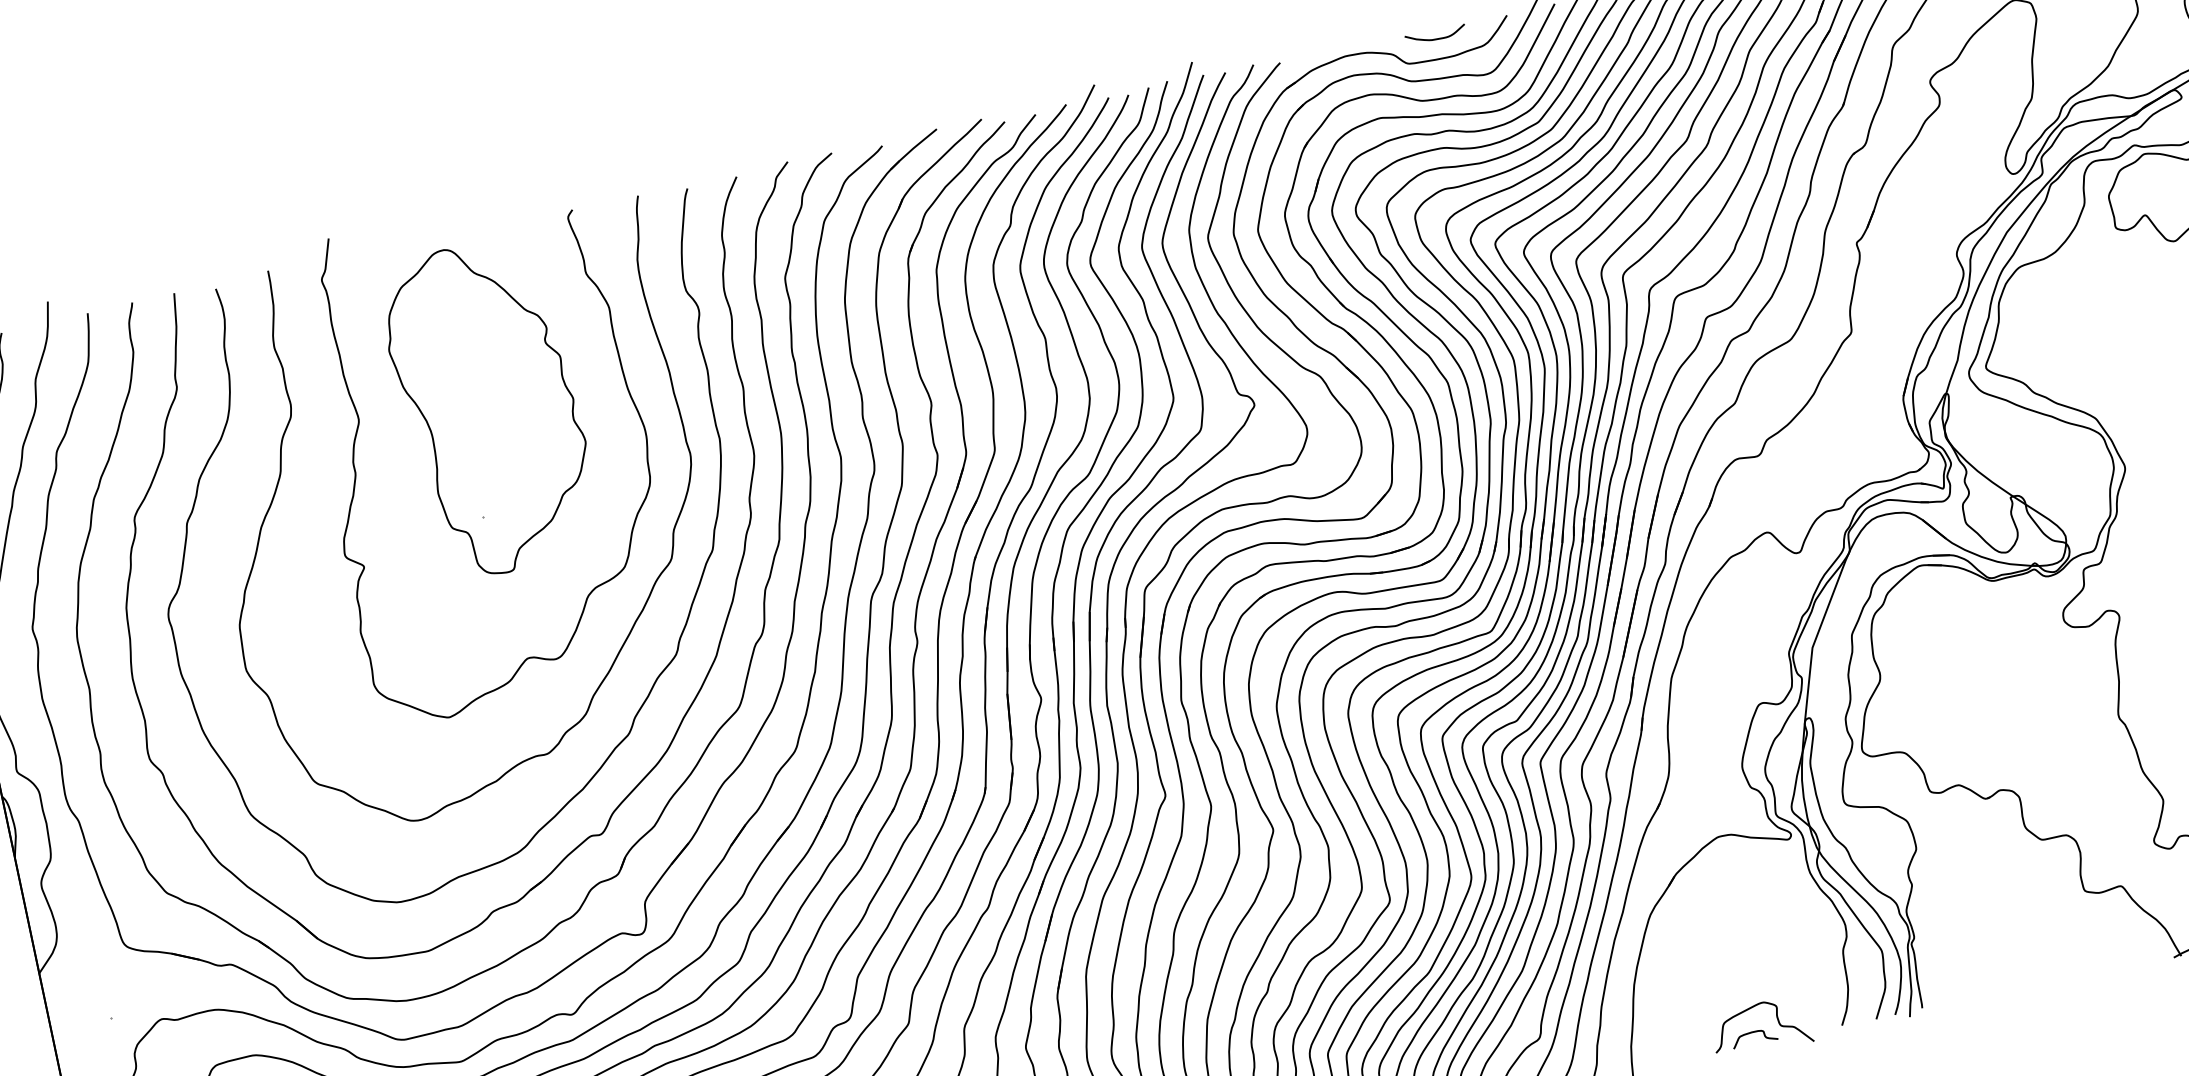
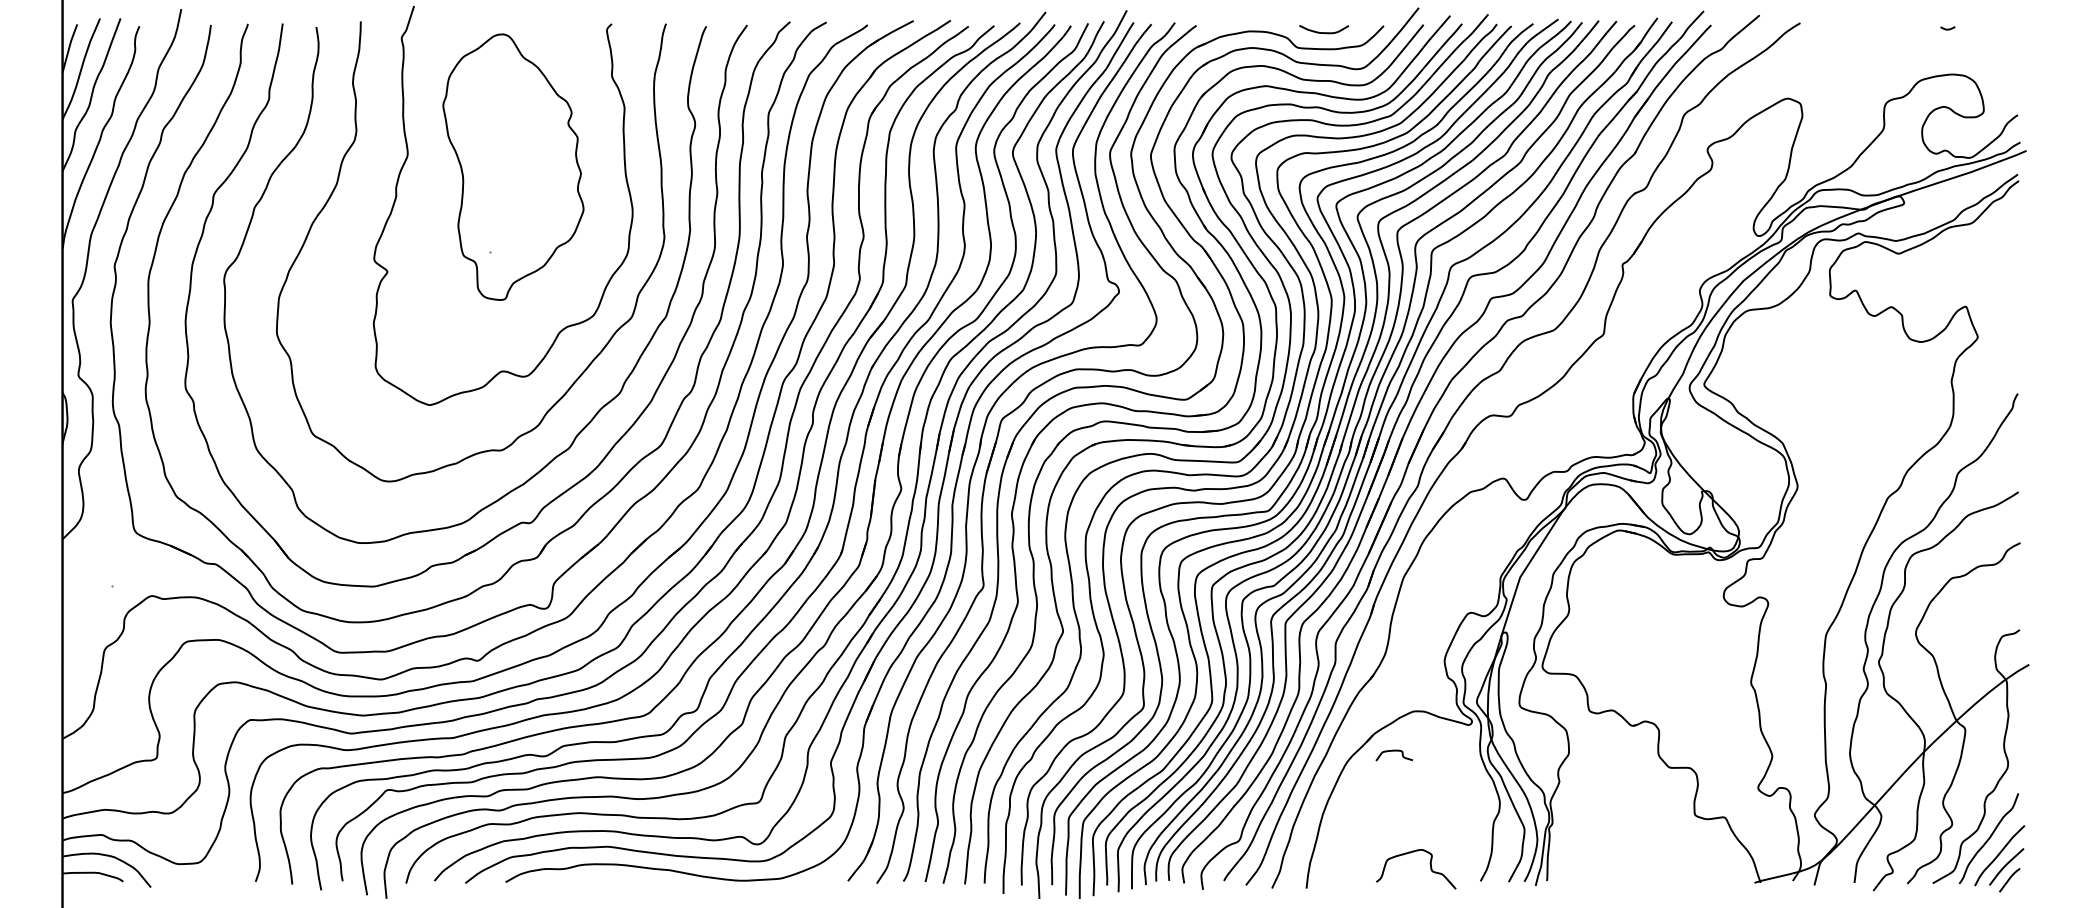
curve: (1752, 1033) -> (1393, 751), moved

